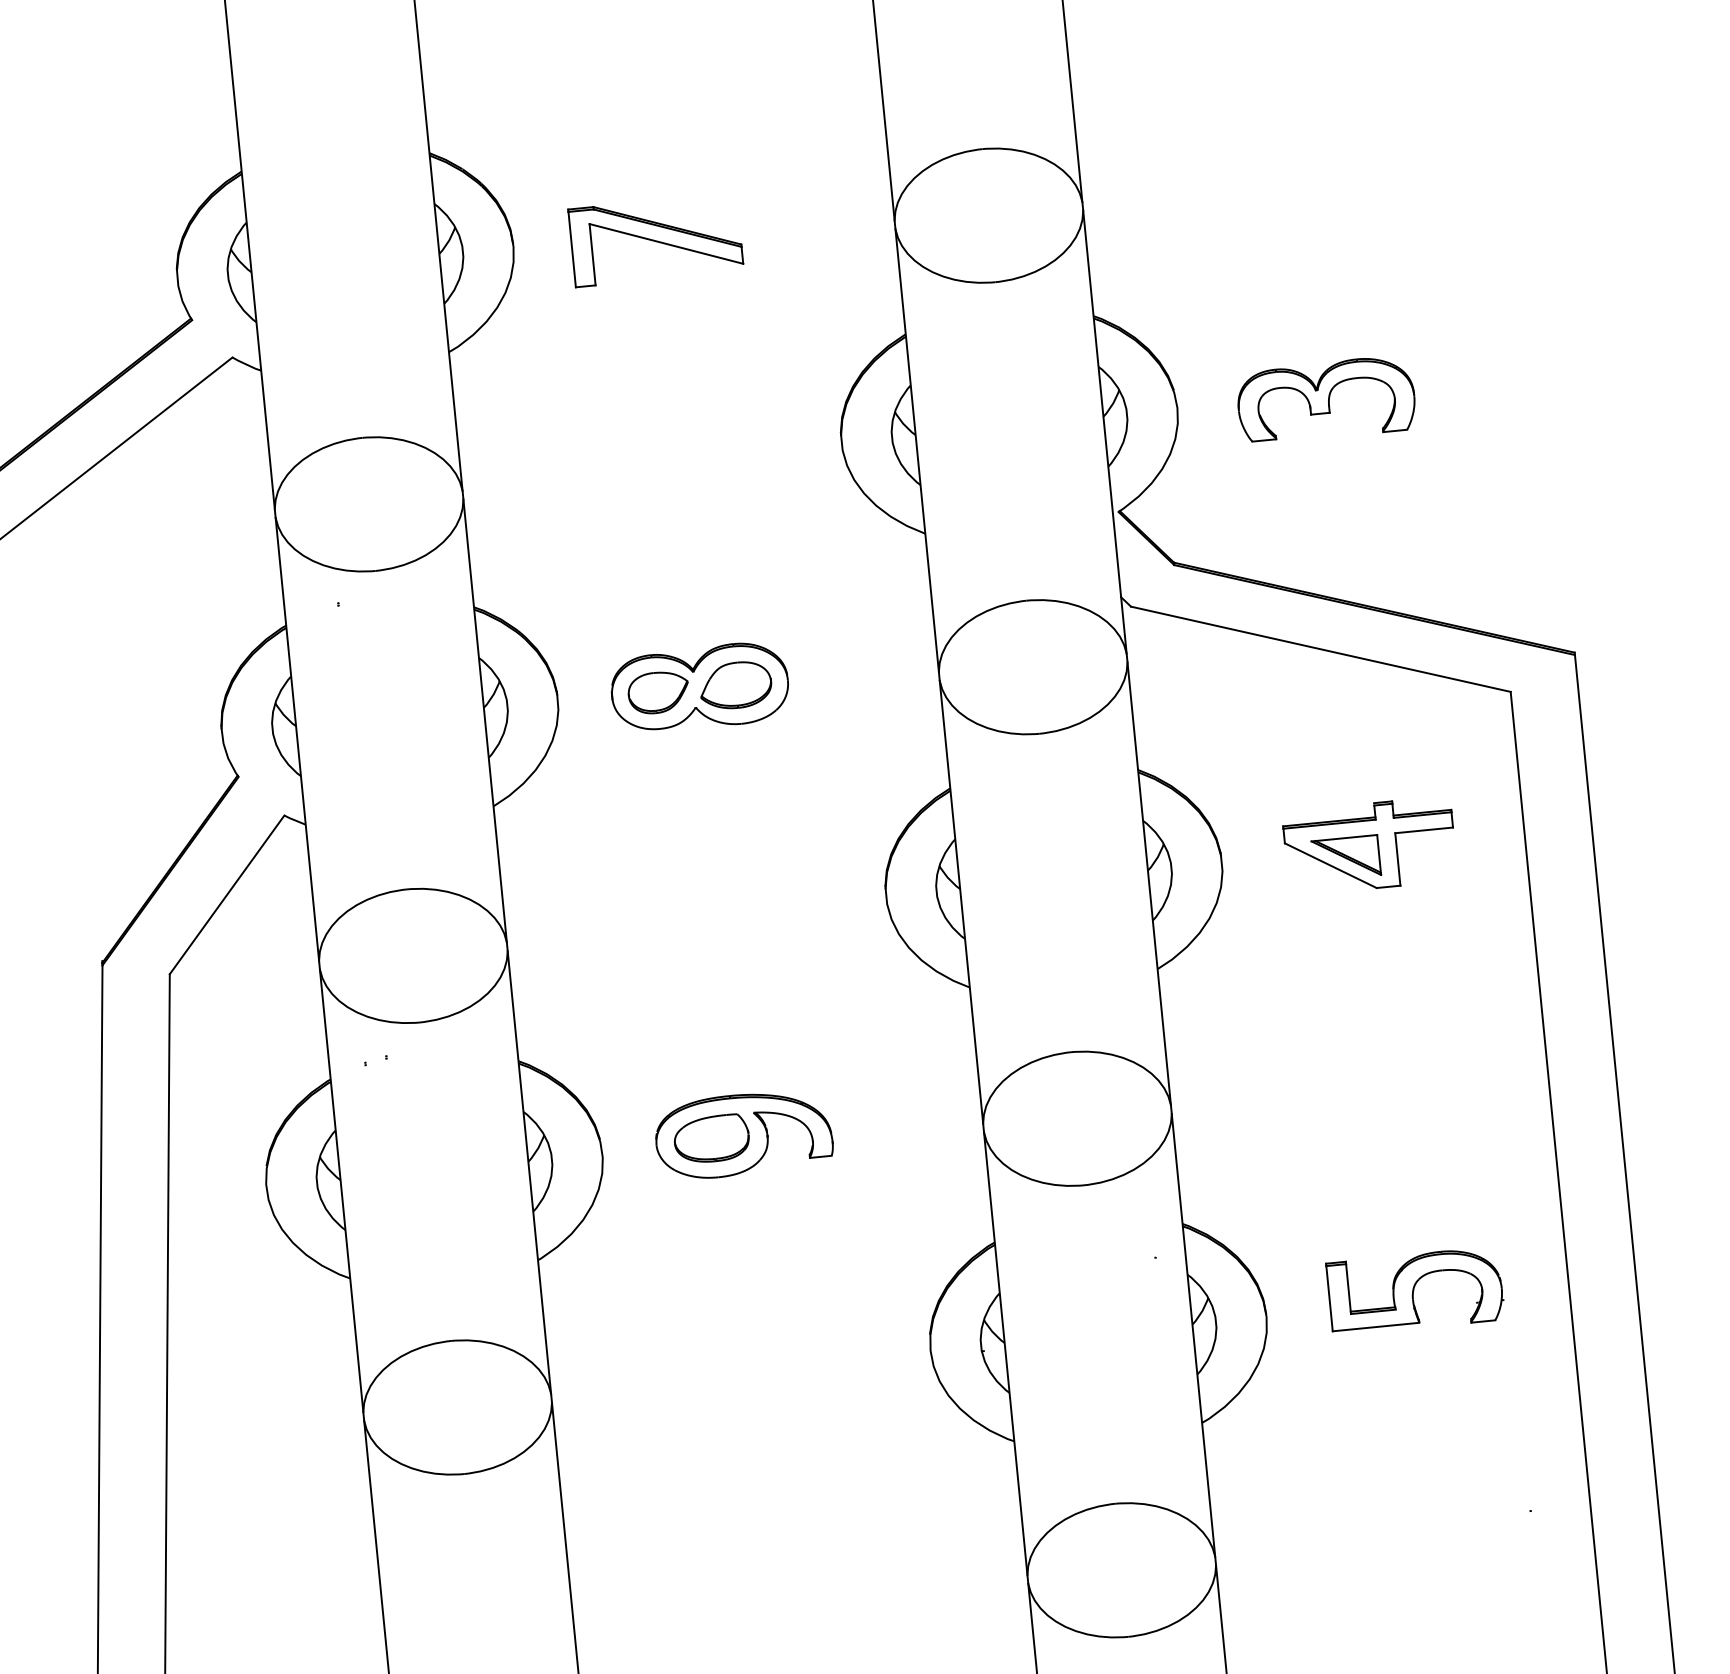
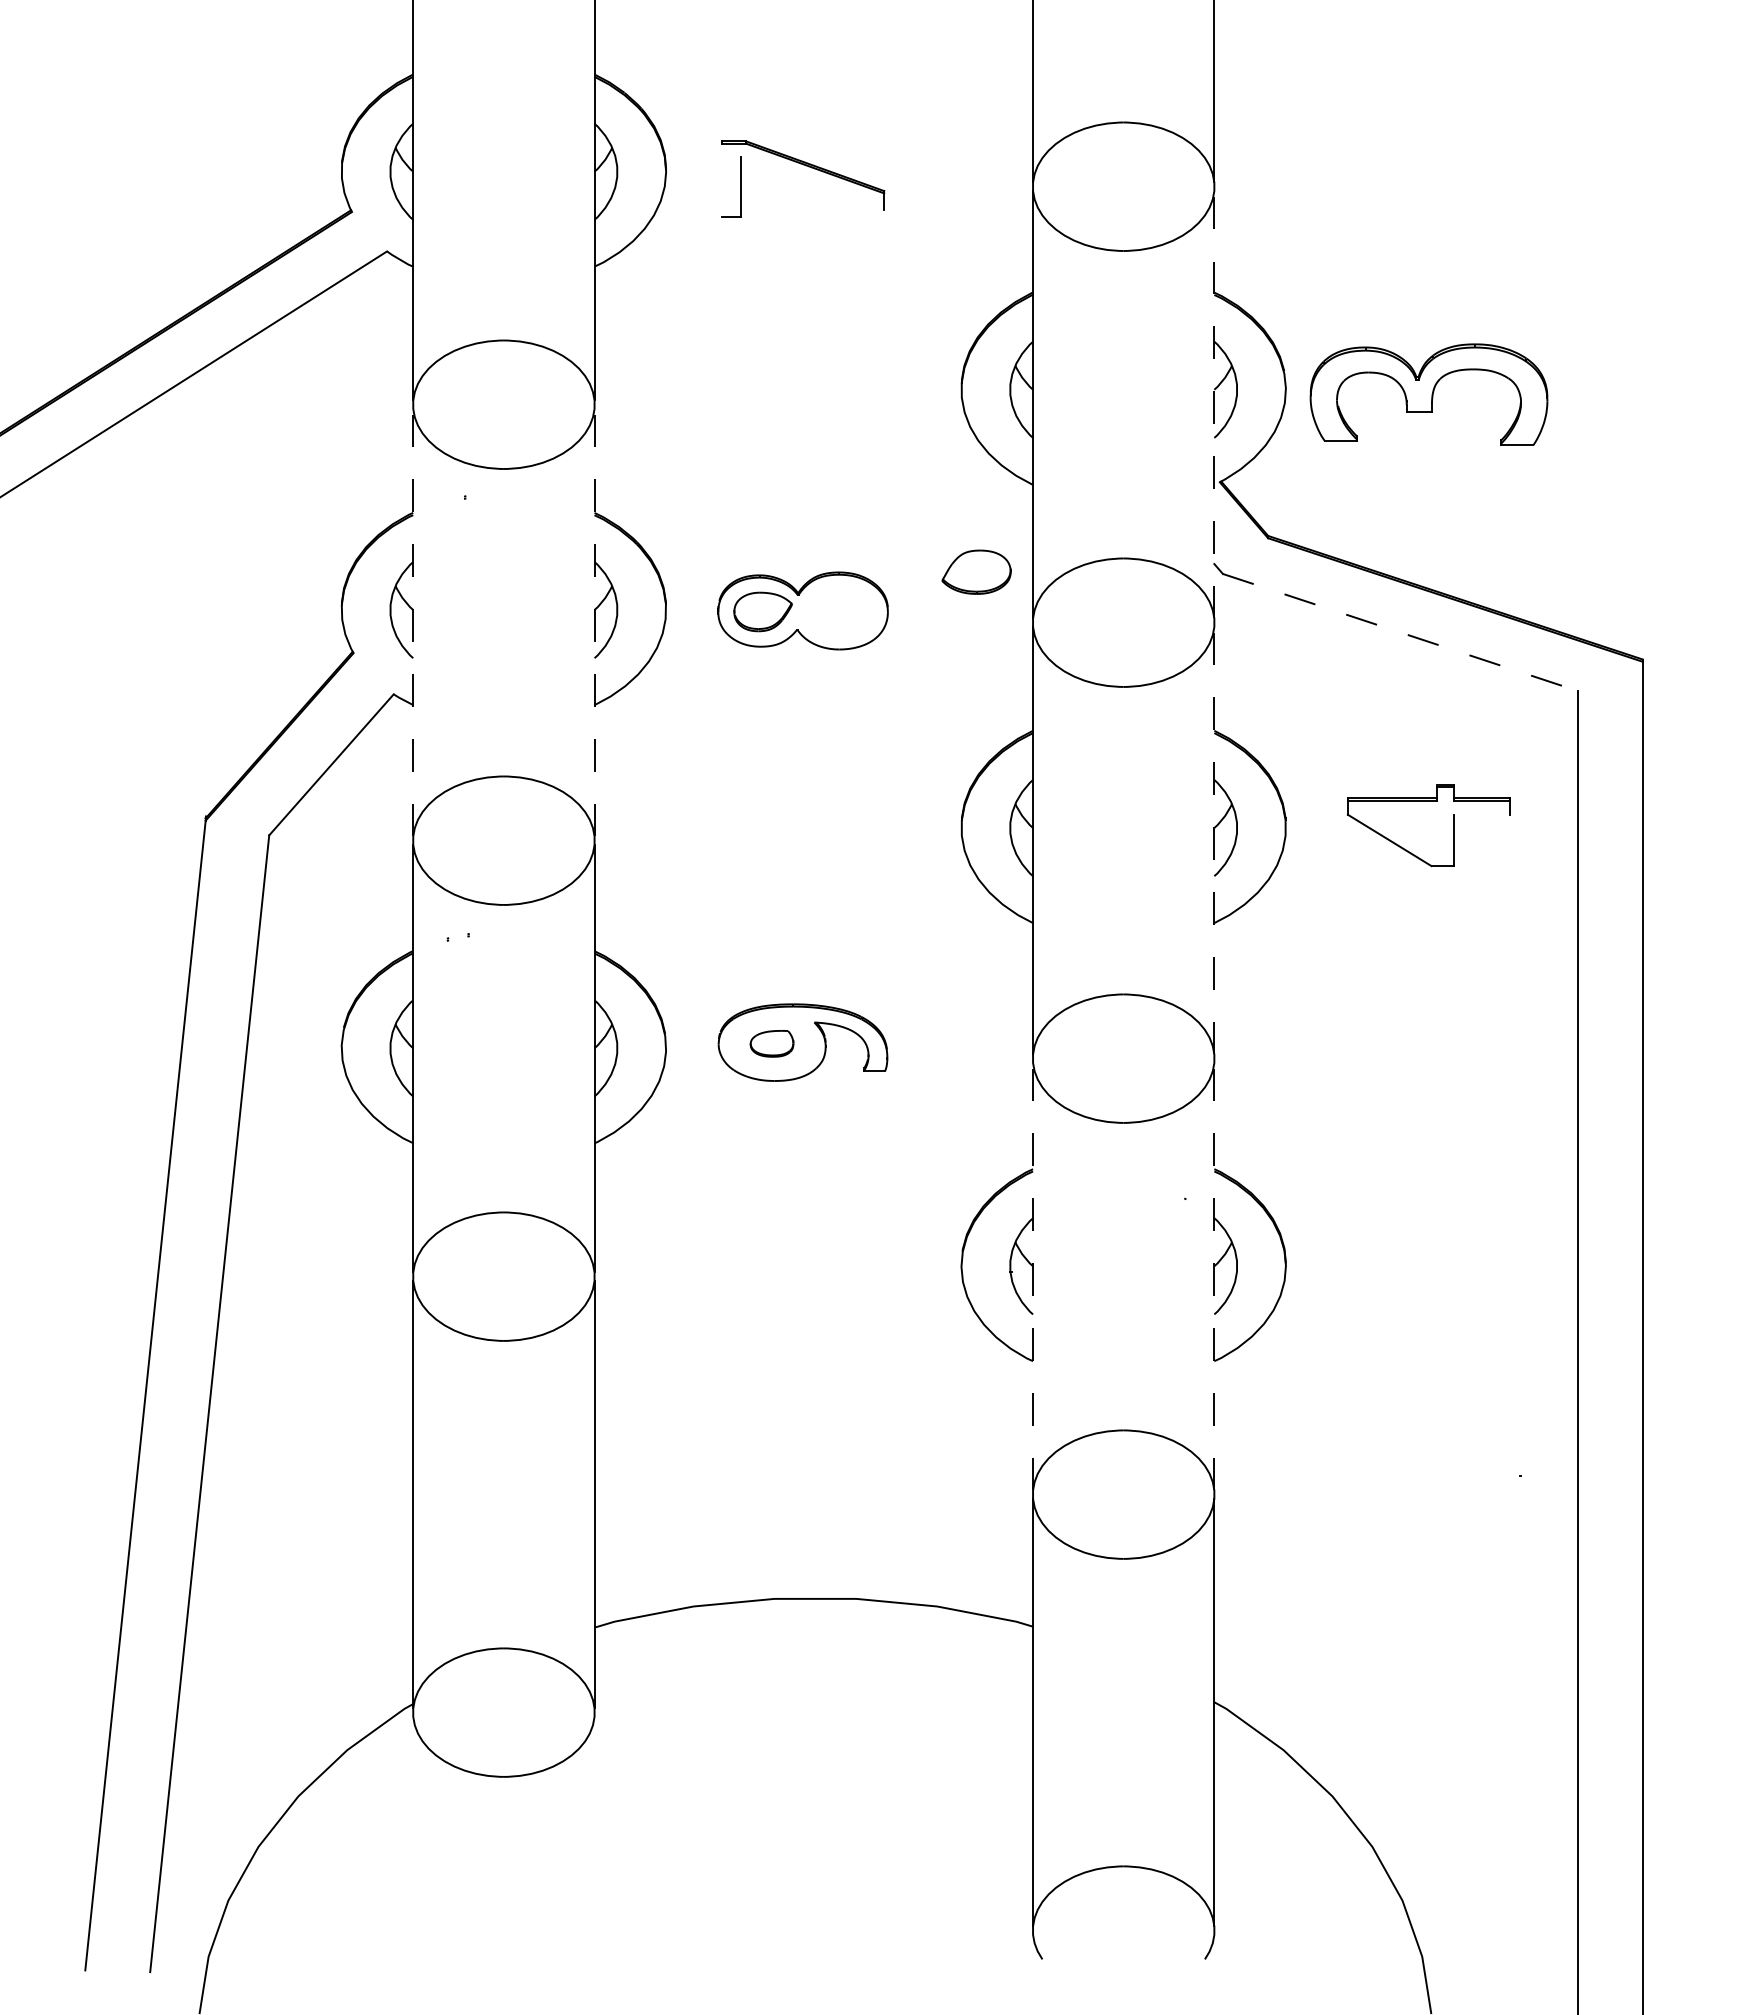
line: (666, 243) -> (812, 183), removed
line: (571, 249) -> (721, 179), removed
part: (1325, 399) -> (1428, 394), size x1.4
line: (1105, 431) -> (1214, 404), solid -> dashed
line: (1320, 649) -> (1400, 632), solid -> dashed
part: (735, 684) -> (976, 571), moved
line: (485, 720) -> (594, 622), solid -> dashed
line: (297, 739) -> (413, 622), solid -> dashed
line: (1424, 830) -> (1482, 815), removed
part: (1345, 858) -> (1404, 834), removed
line: (1149, 883) -> (1214, 840), solid -> dashed
part: (711, 1138) -> (771, 1043), size x0.6
part: (1415, 1291) -> (1430, 1255), removed
line: (1193, 1335) -> (1214, 1276), solid -> dashed
line: (1006, 1353) -> (1033, 1276), solid -> dashed

